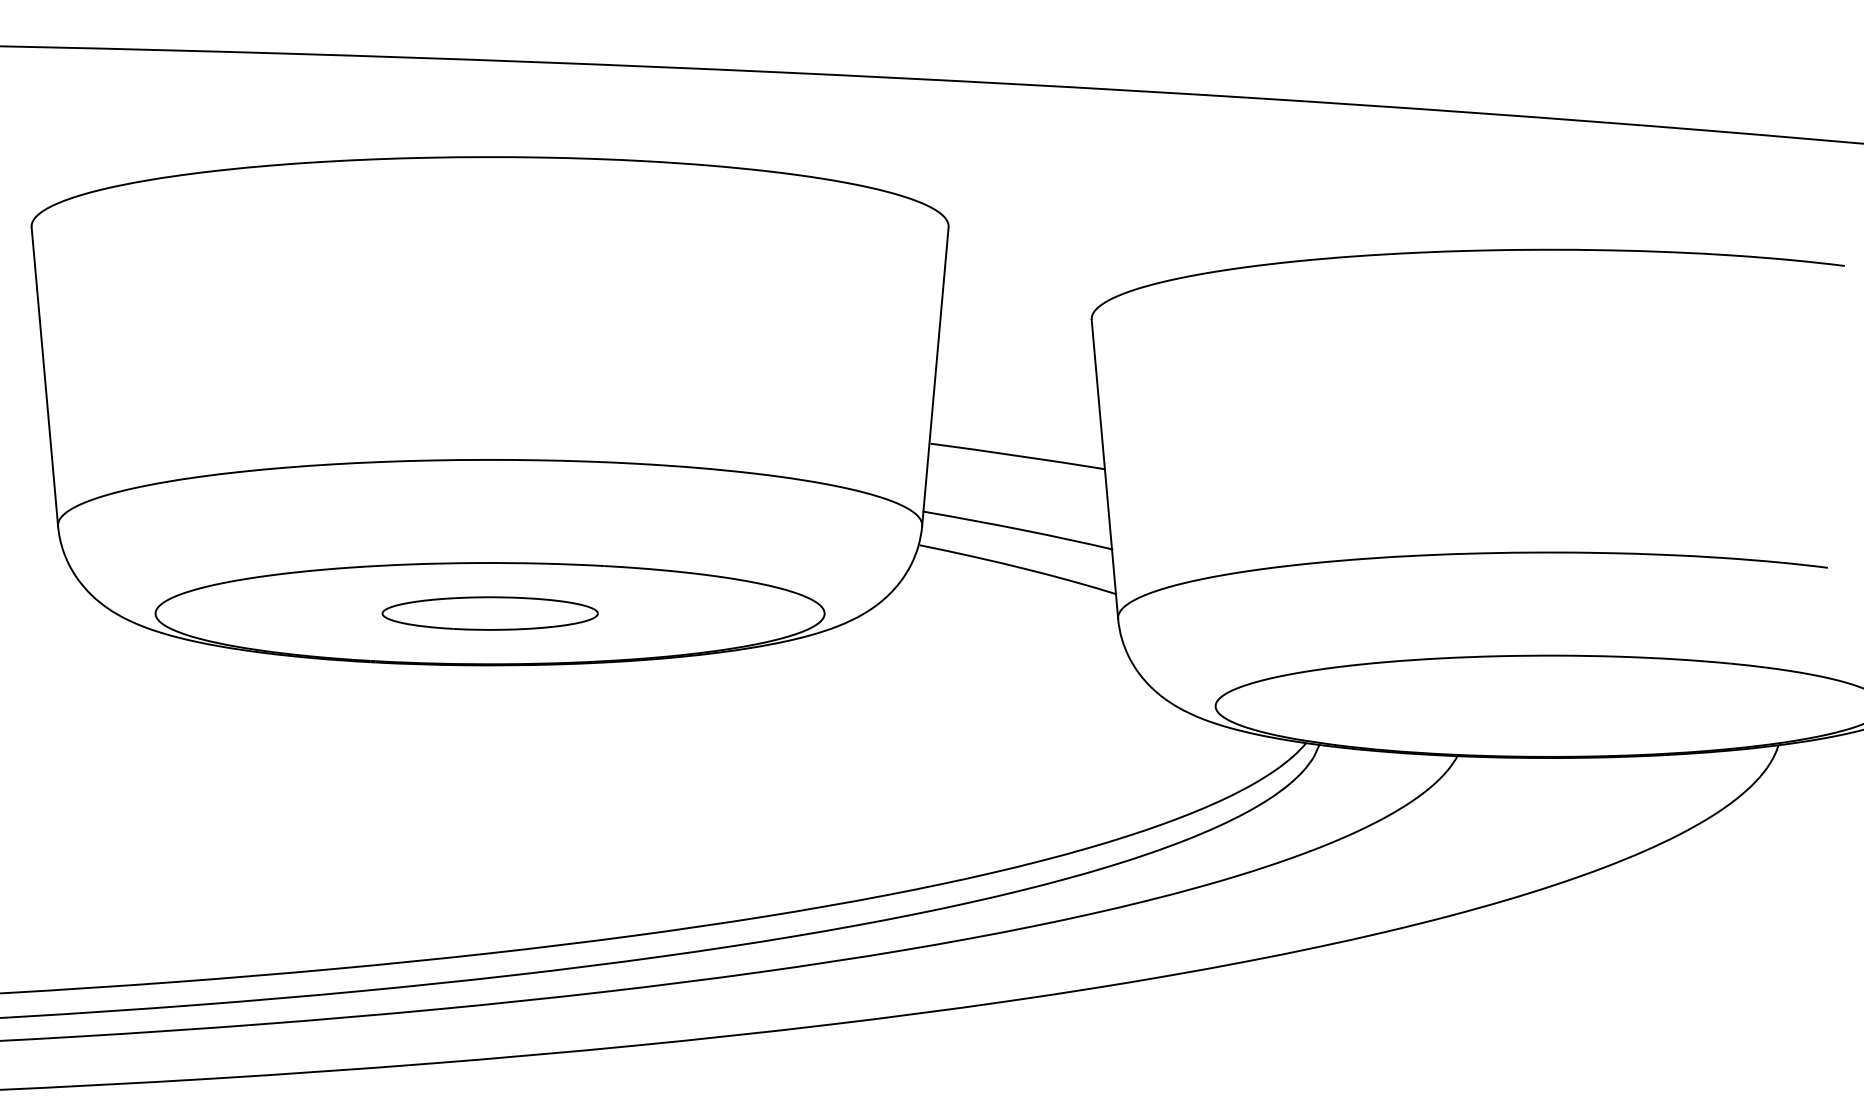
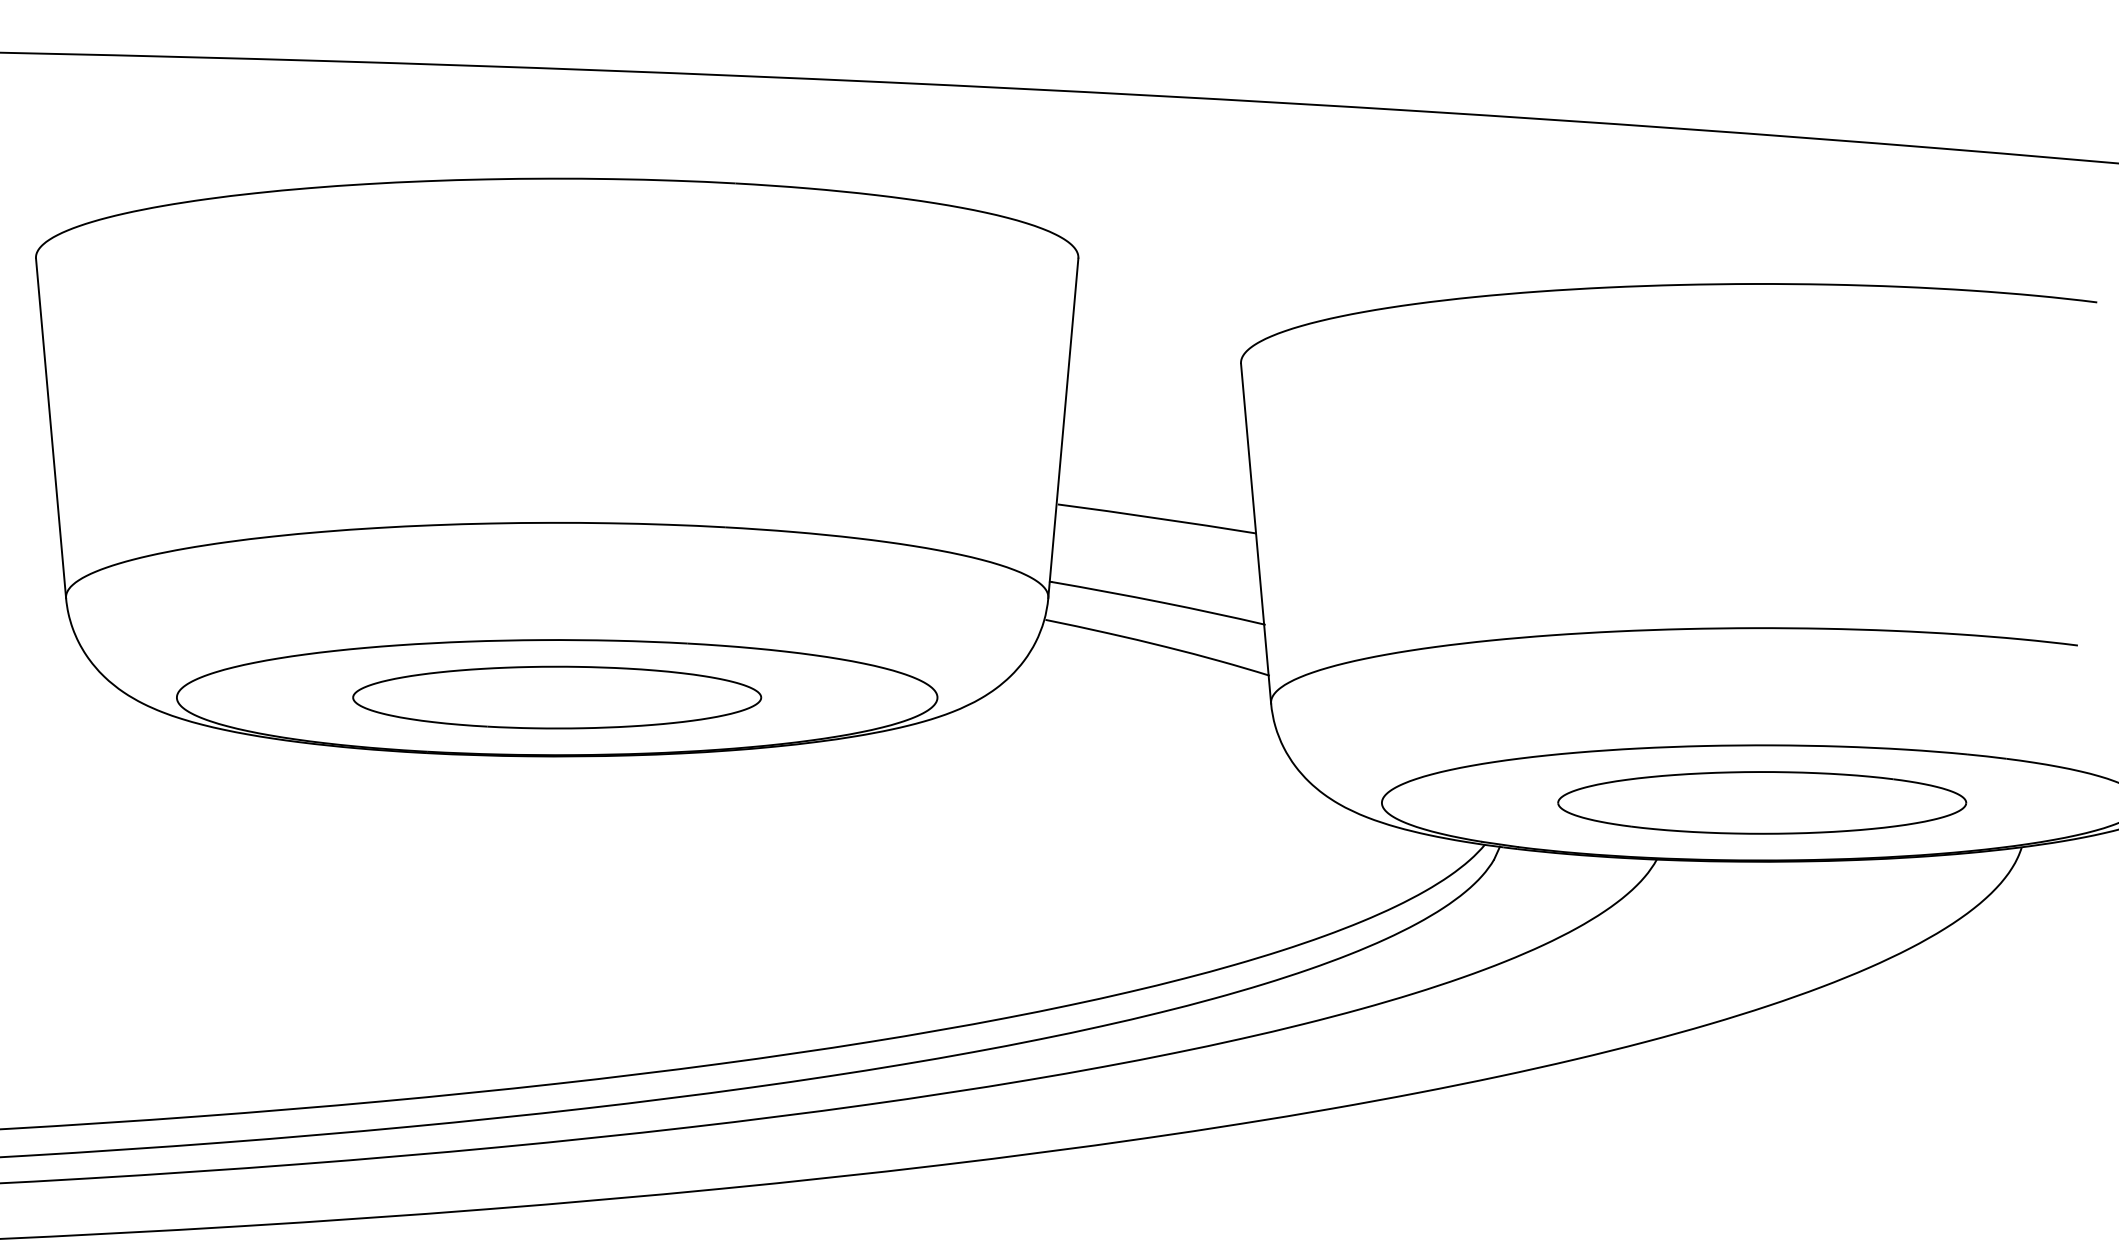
part: (490, 613) -> (557, 697), size x1.67
part: (1550, 705) -> (1762, 802), added

